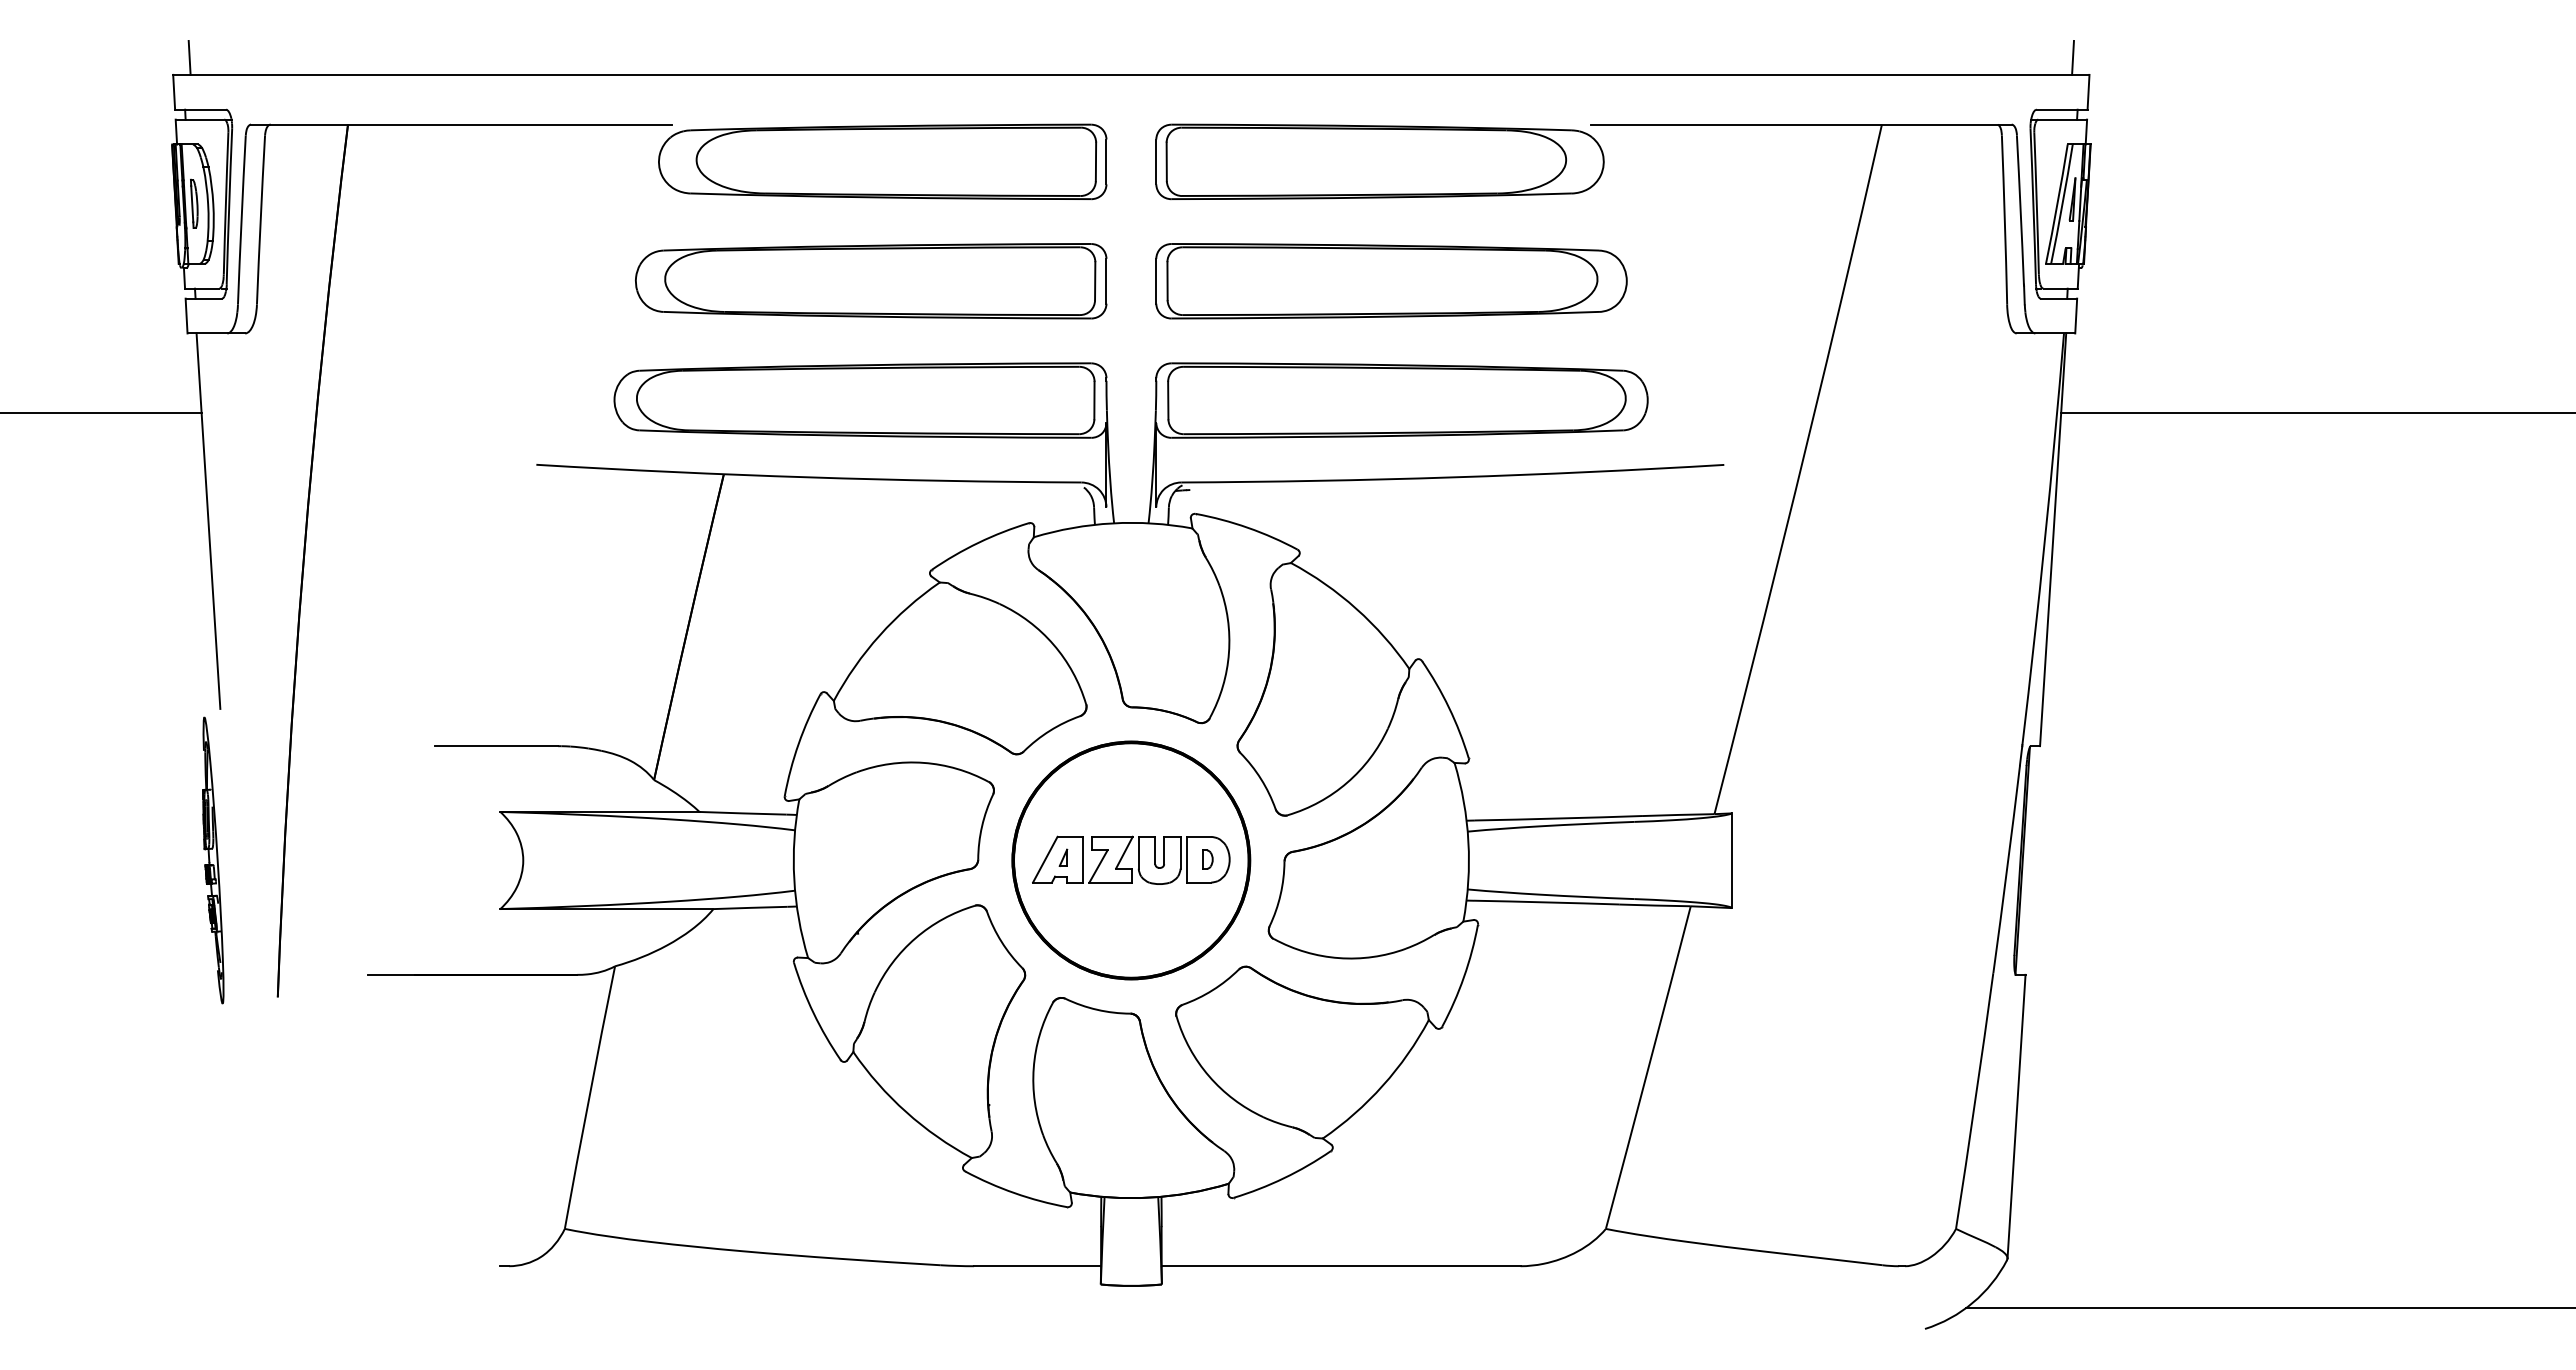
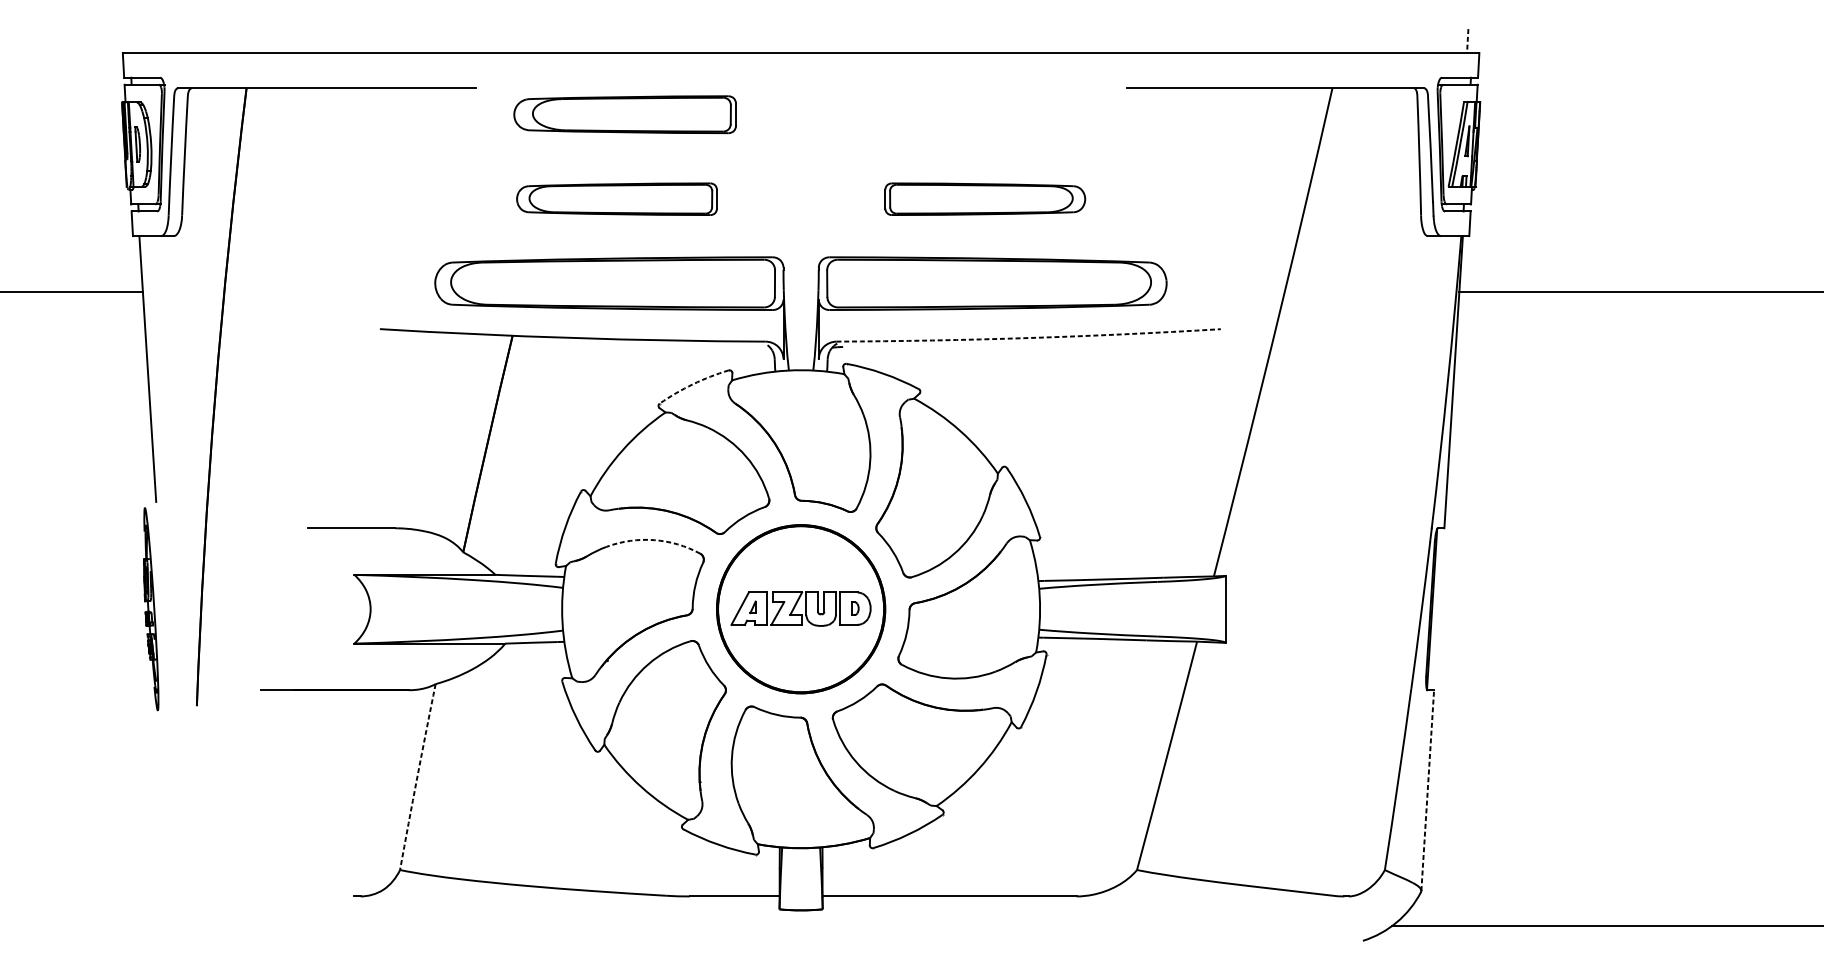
line: (189, 57) -> (134, 40), removed
line: (2073, 57) -> (1468, 40), solid -> dashed
part: (882, 161) -> (624, 114), size x0.7
part: (1379, 161) -> (976, 114), removed
part: (871, 281) -> (617, 199), size x0.6
part: (1391, 281) -> (985, 199), size x0.6
arc: (1452, 477) -> (1028, 338), solid -> dashed
arc: (978, 542) -> (692, 384), solid -> dashed
arc: (923, 762) -> (653, 539), solid -> dashed
arc: (589, 1097) -> (417, 777), solid -> dashed
line: (2016, 1116) -> (1427, 790), solid -> dashed

